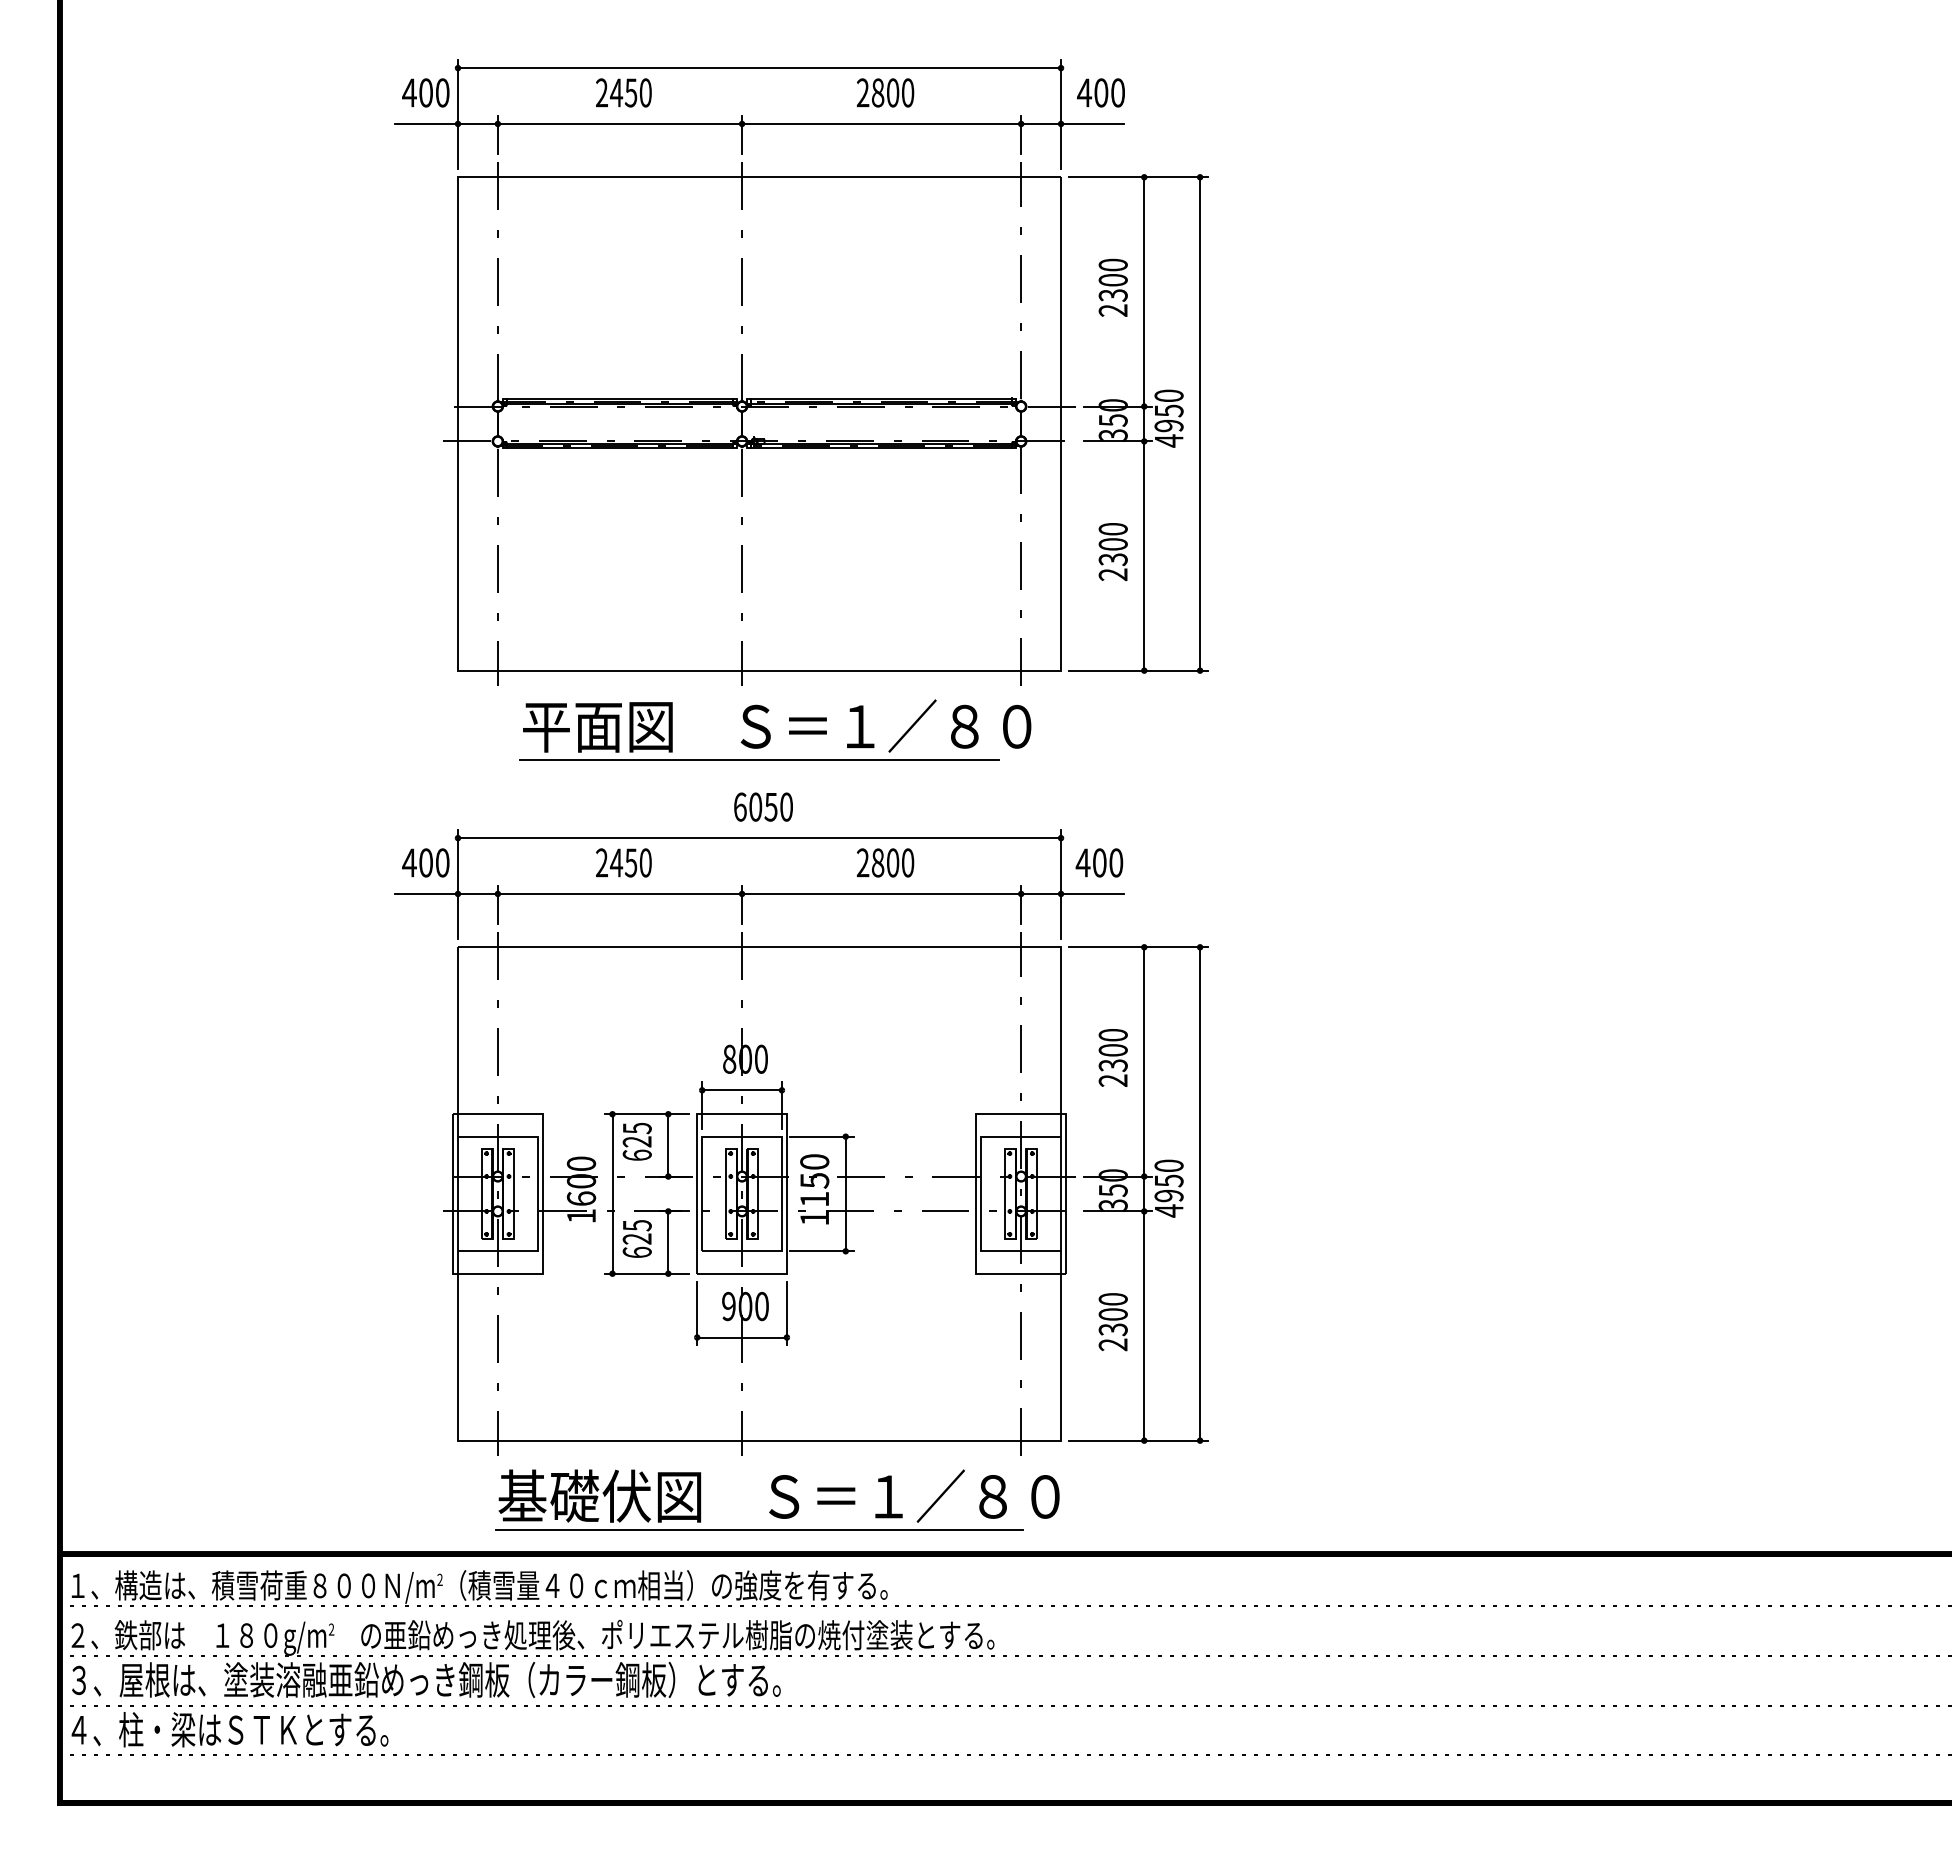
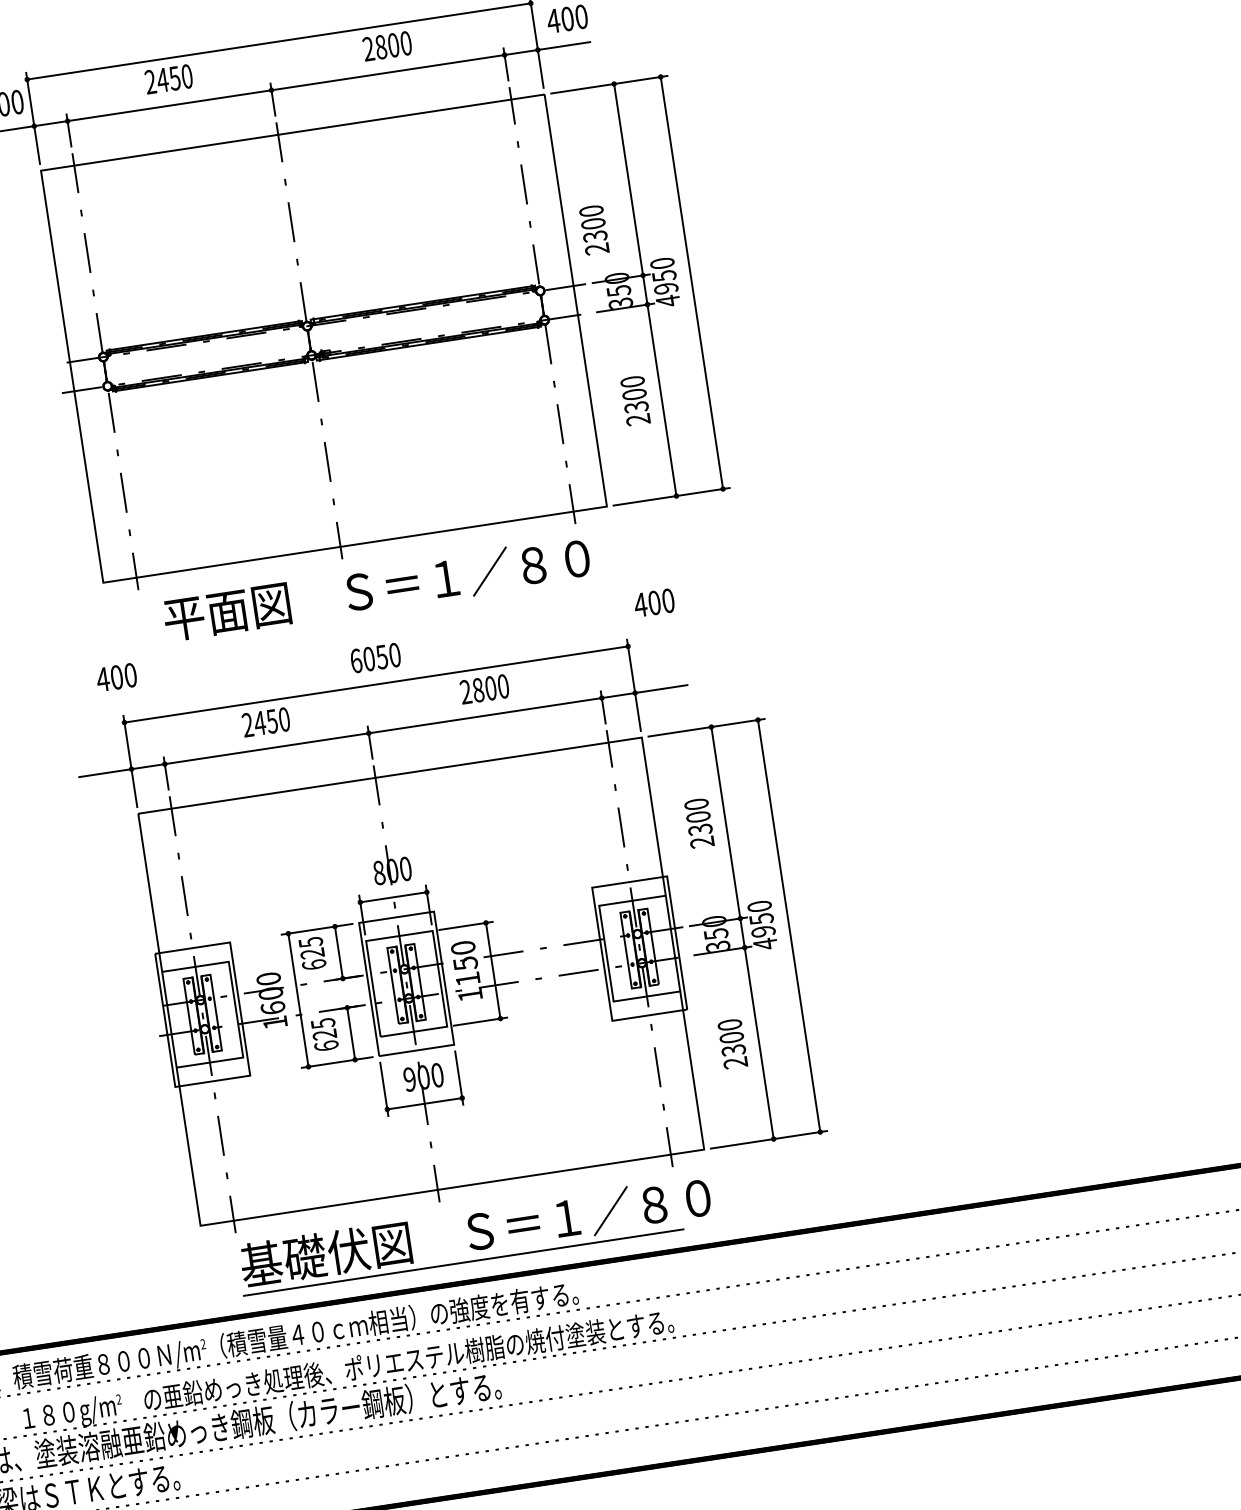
text: (1112, 287) -> (593, 229), moved
line: (759, 760) -> (366, 619), removed
text: (425, 862) -> (116, 677), moved
text: (1099, 862) -> (654, 602), moved

